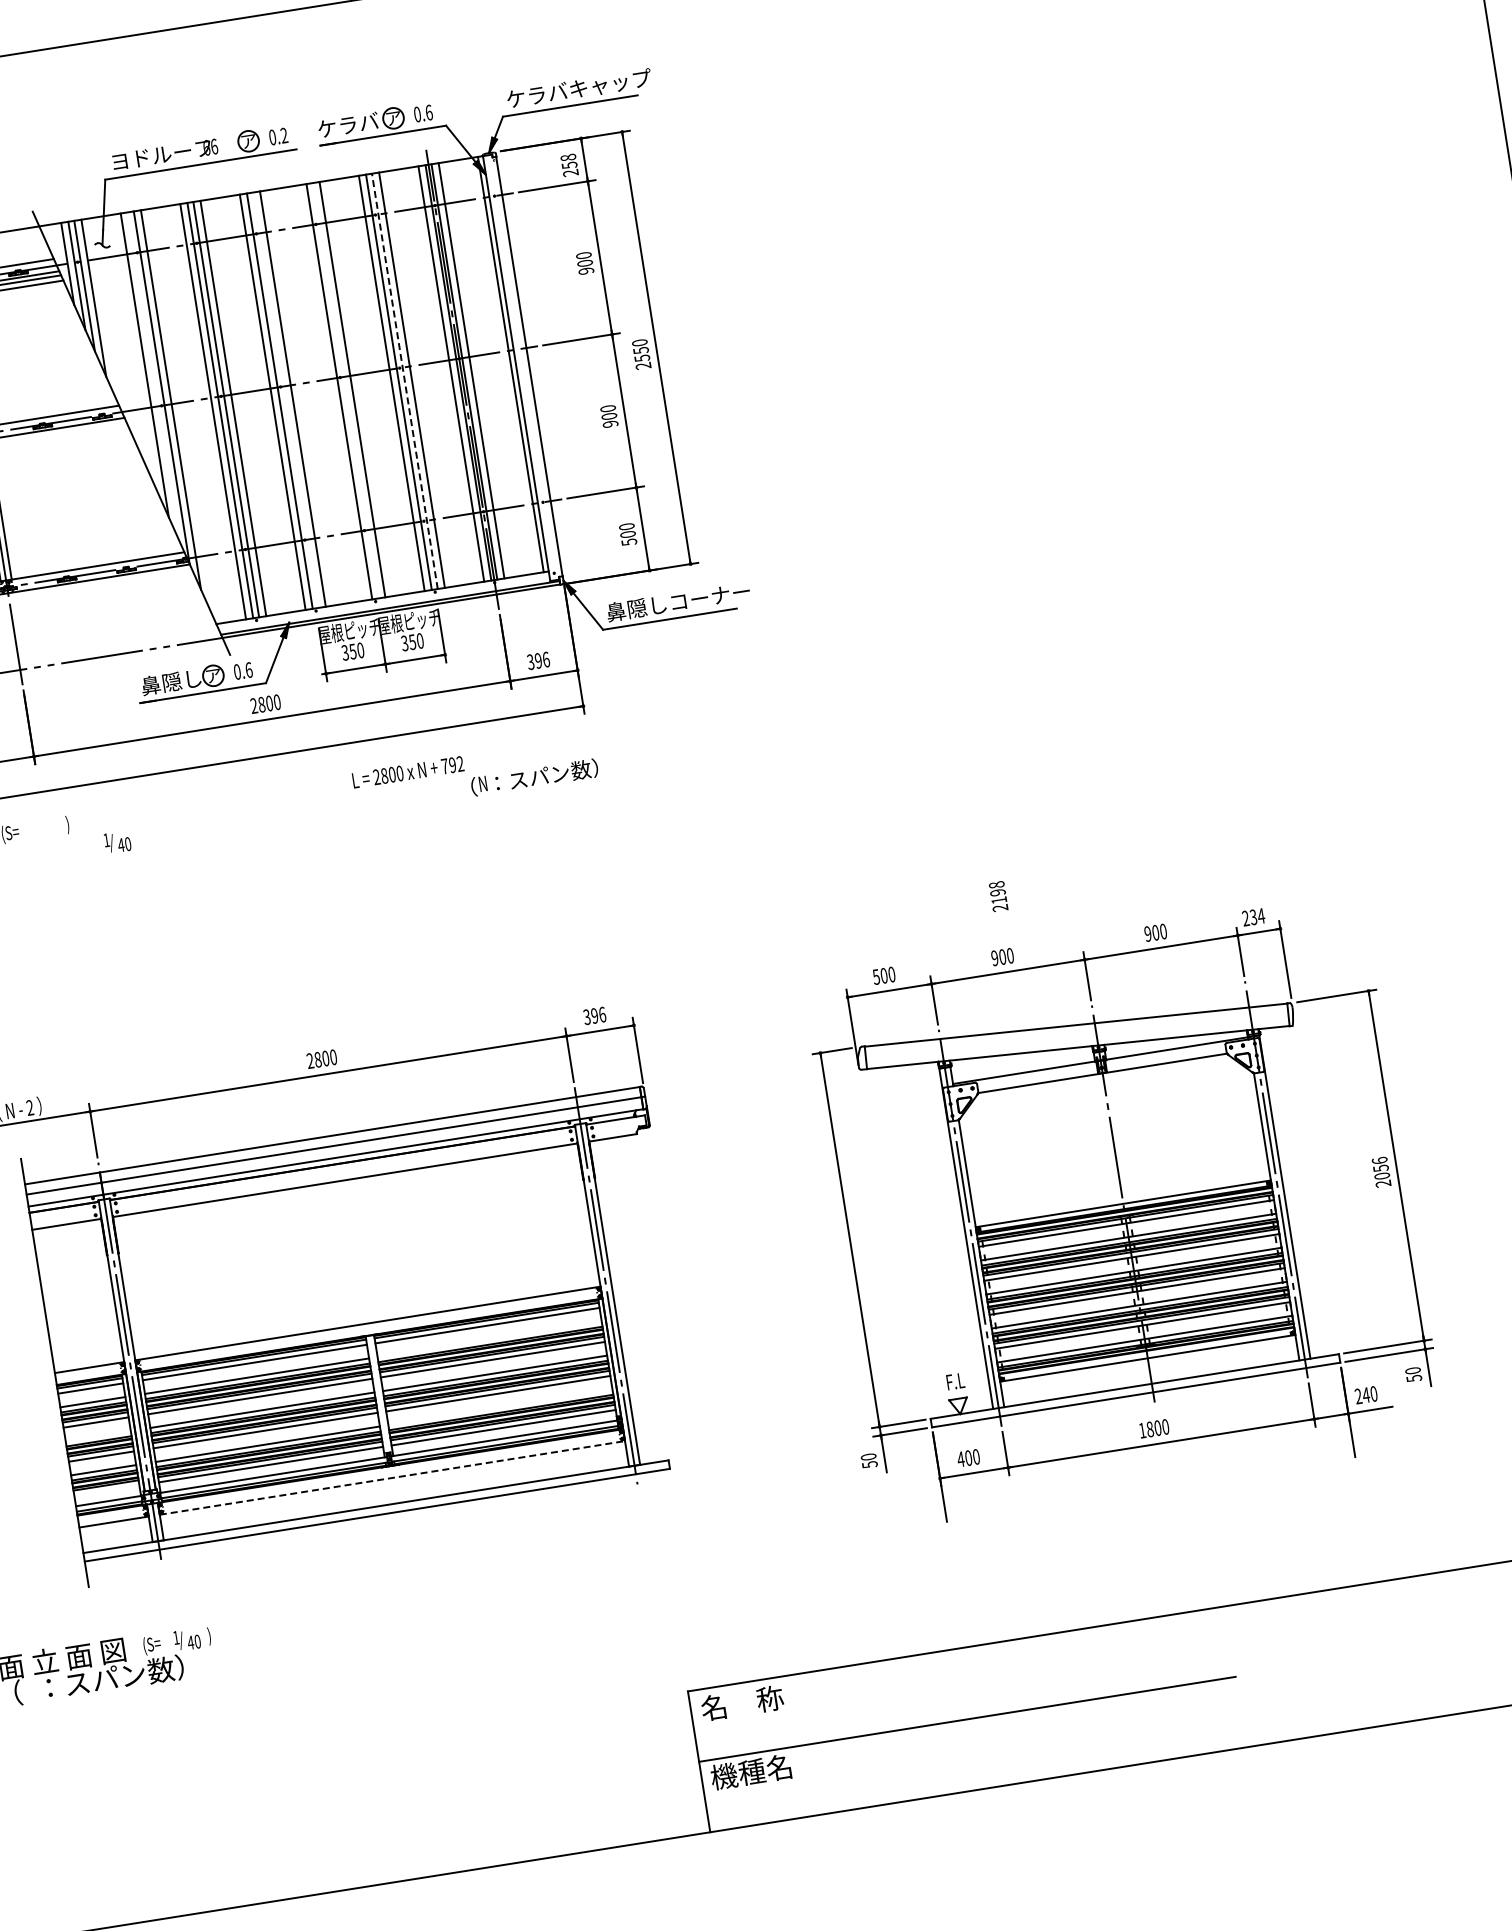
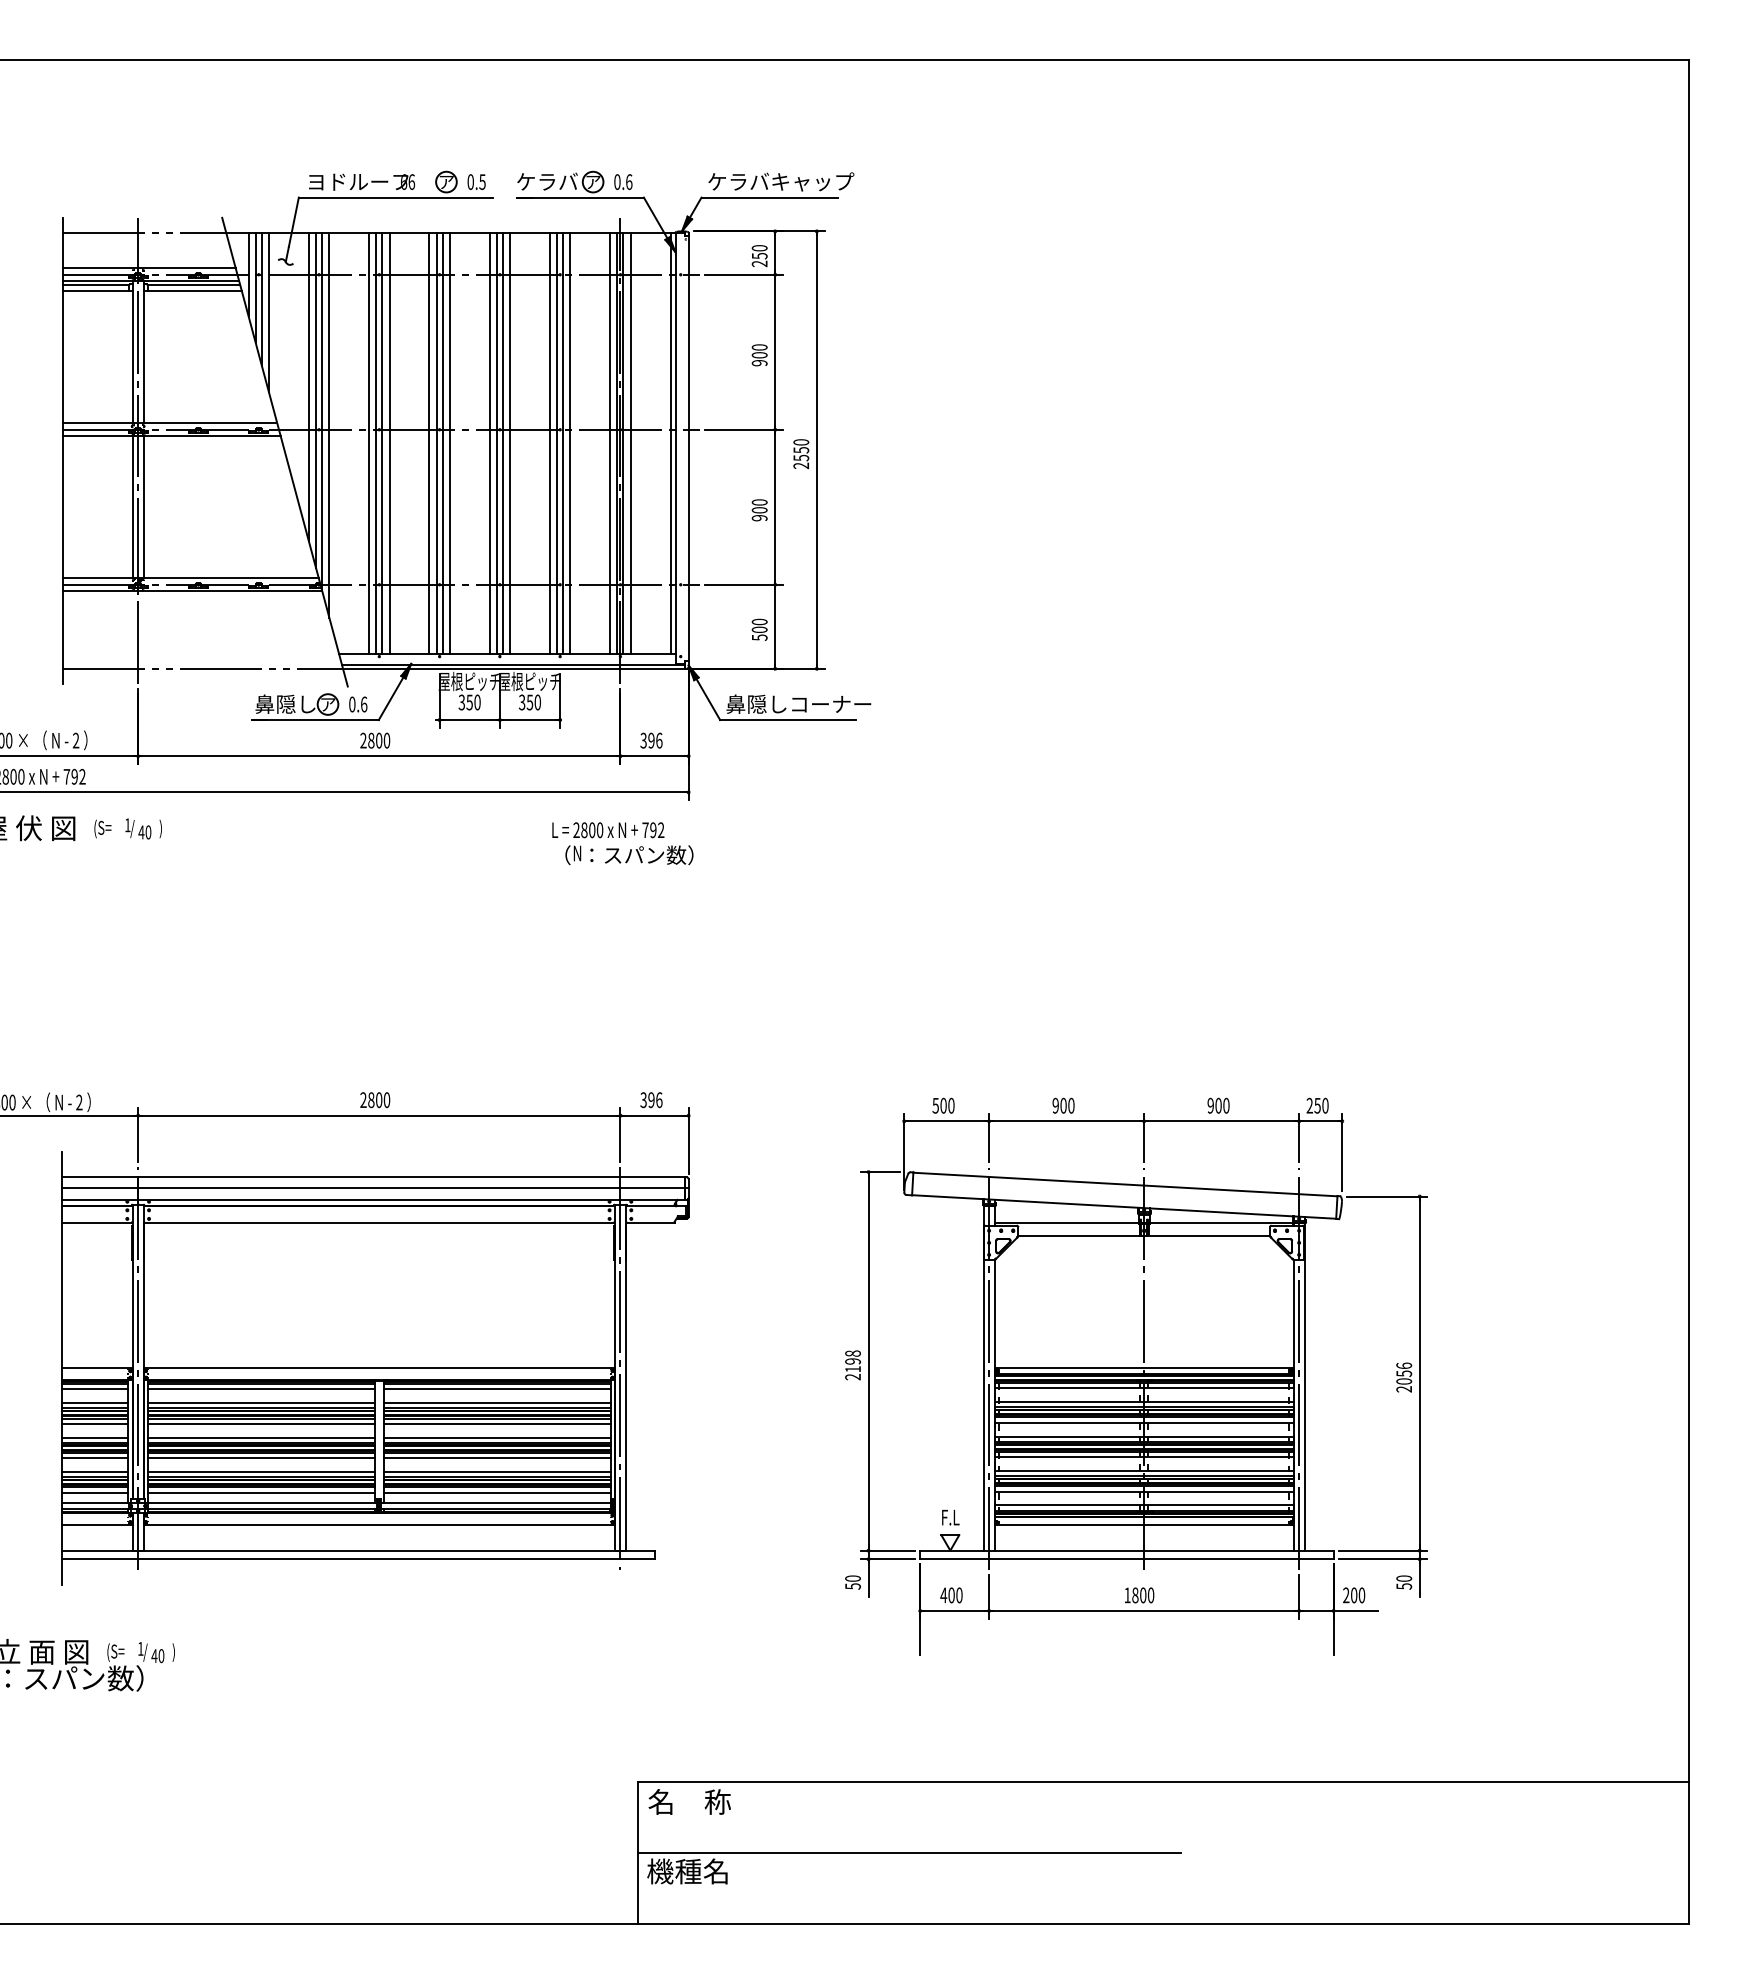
text: (284, 136) -> (482, 182), 0.2 -> 0.5
text: (568, 157) -> (759, 248), 258 -> 250
line: (154, 377) -> (316, 400), added
line: (405, 381) -> (563, 443), dashed -> solid
line: (344, 390) -> (502, 443), added
line: (332, 392) -> (489, 443), added
line: (285, 400) -> (442, 443), added
text: (408, 772) -> (608, 830), moved
text: (117, 841) -> (138, 828), moved
text: (998, 896) -> (852, 1365), moved
text: (1257, 916) -> (1321, 1105), 234 -> 250
line: (489, 1339) -> (496, 1403), added
text: (1365, 1395) -> (1353, 1595), 240 -> 200
line: (499, 1407) -> (496, 1472), added
line: (98, 1436) -> (95, 1437), added
line: (392, 1477) -> (379, 1524), dashed -> solid
line: (107, 1490) -> (95, 1492), added

